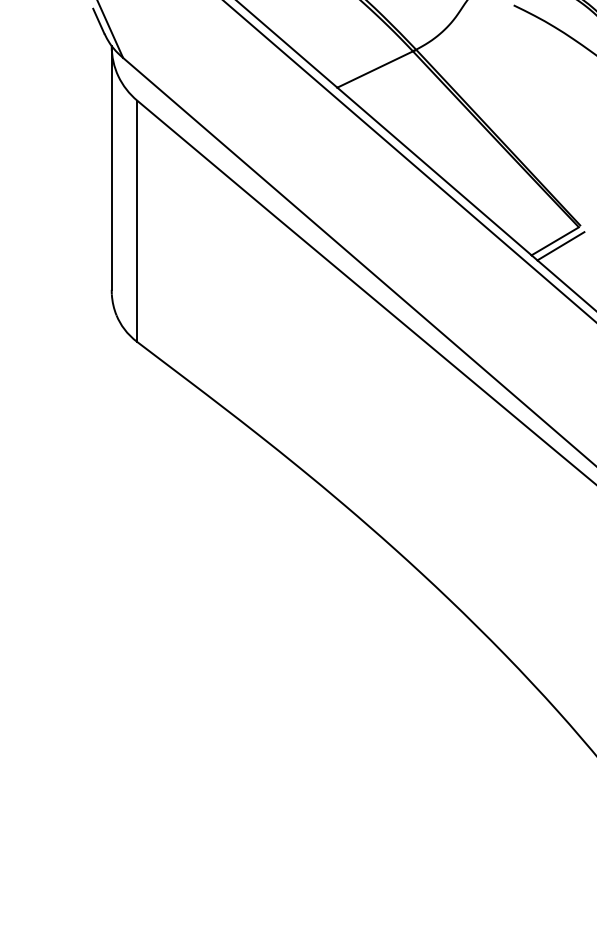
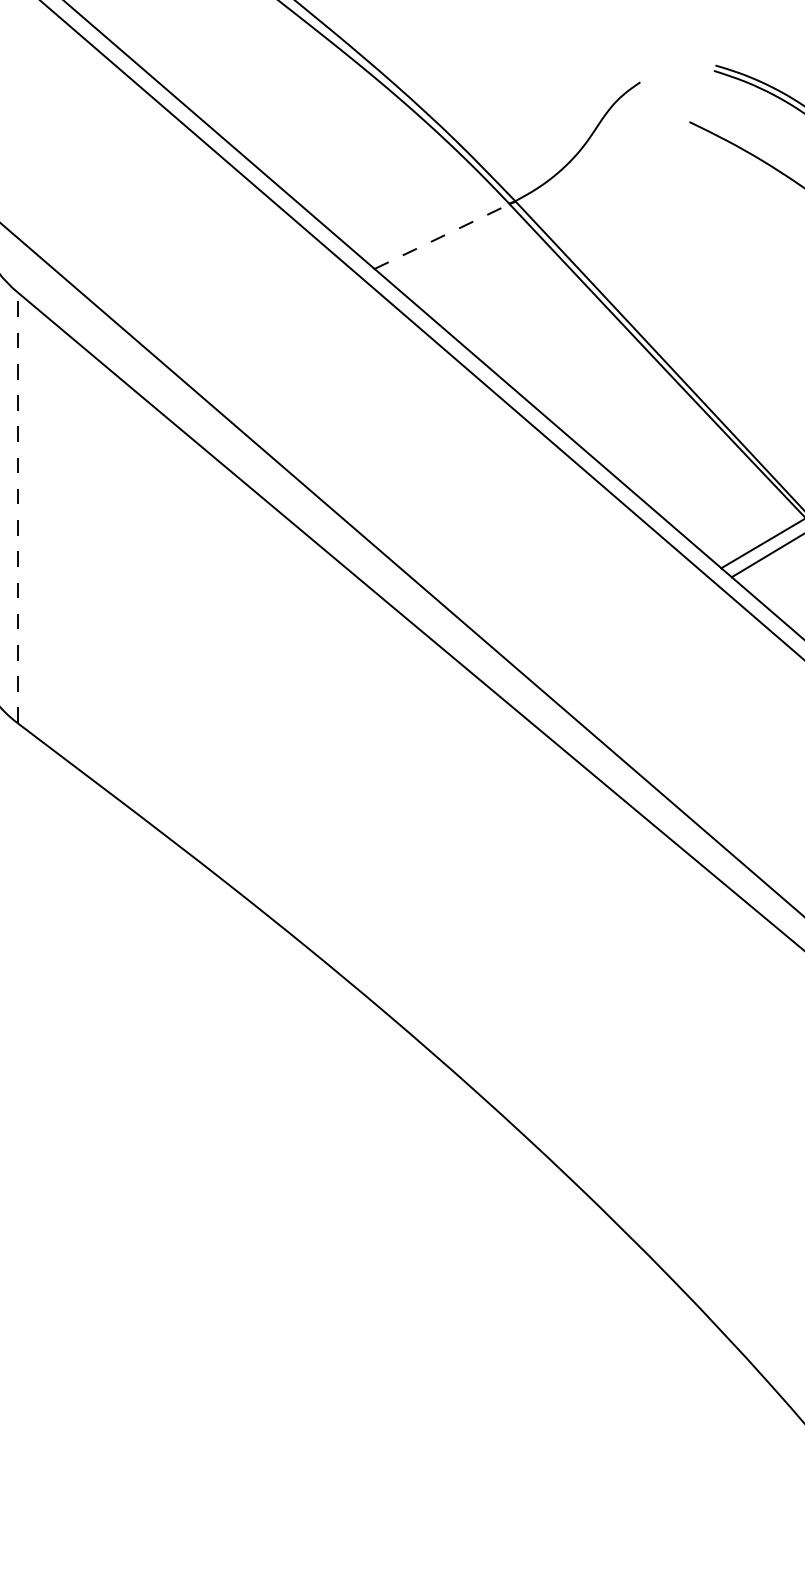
line: (375, 69) -> (442, 236), solid -> dashed
line: (137, 221) -> (17, 507), solid -> dashed

